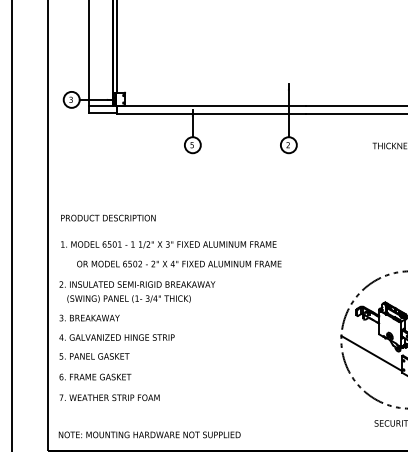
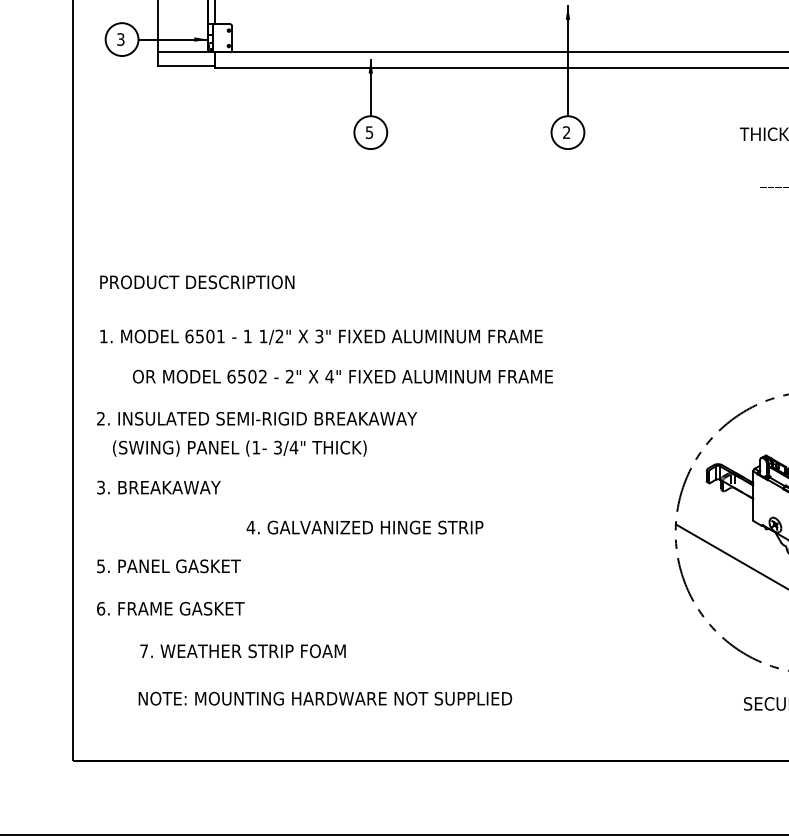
text: (116, 337) -> (363, 527), moved
text: (109, 397) -> (242, 650), moved
text: (149, 434) -> (324, 697), moved

